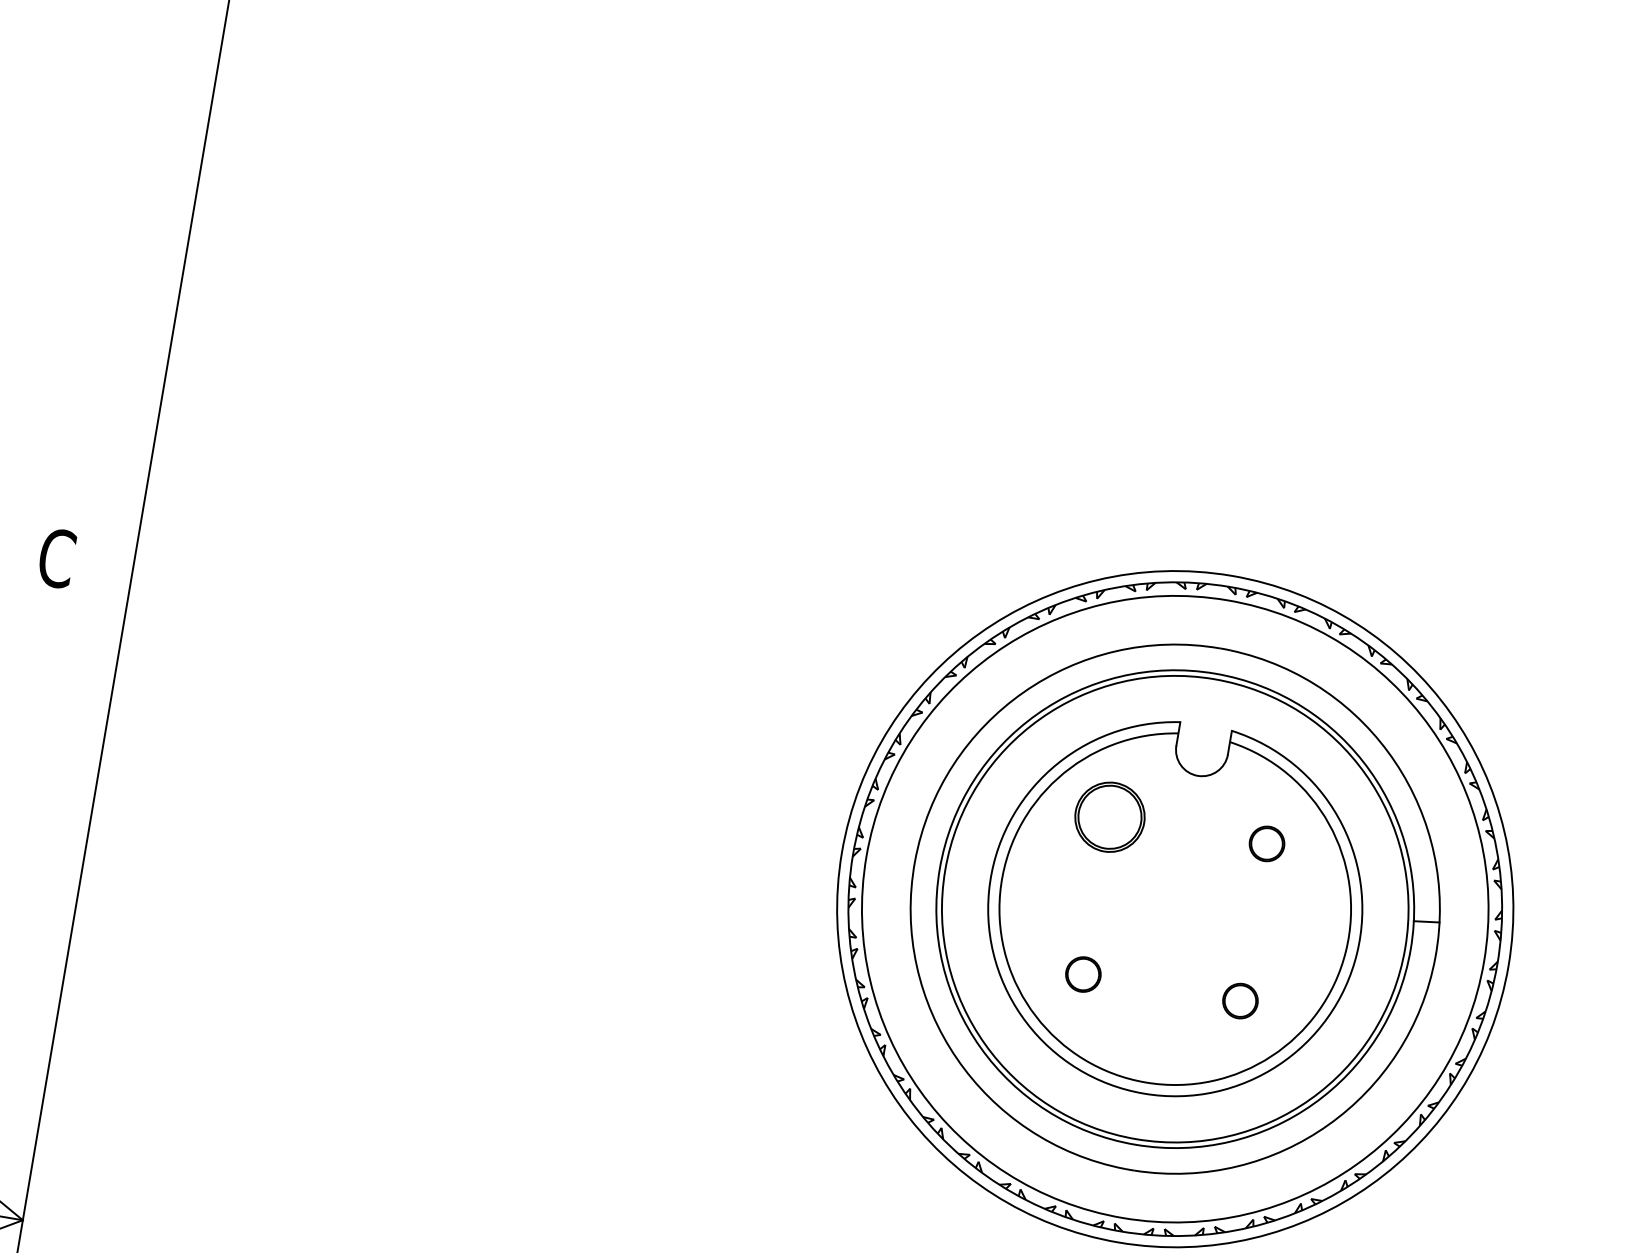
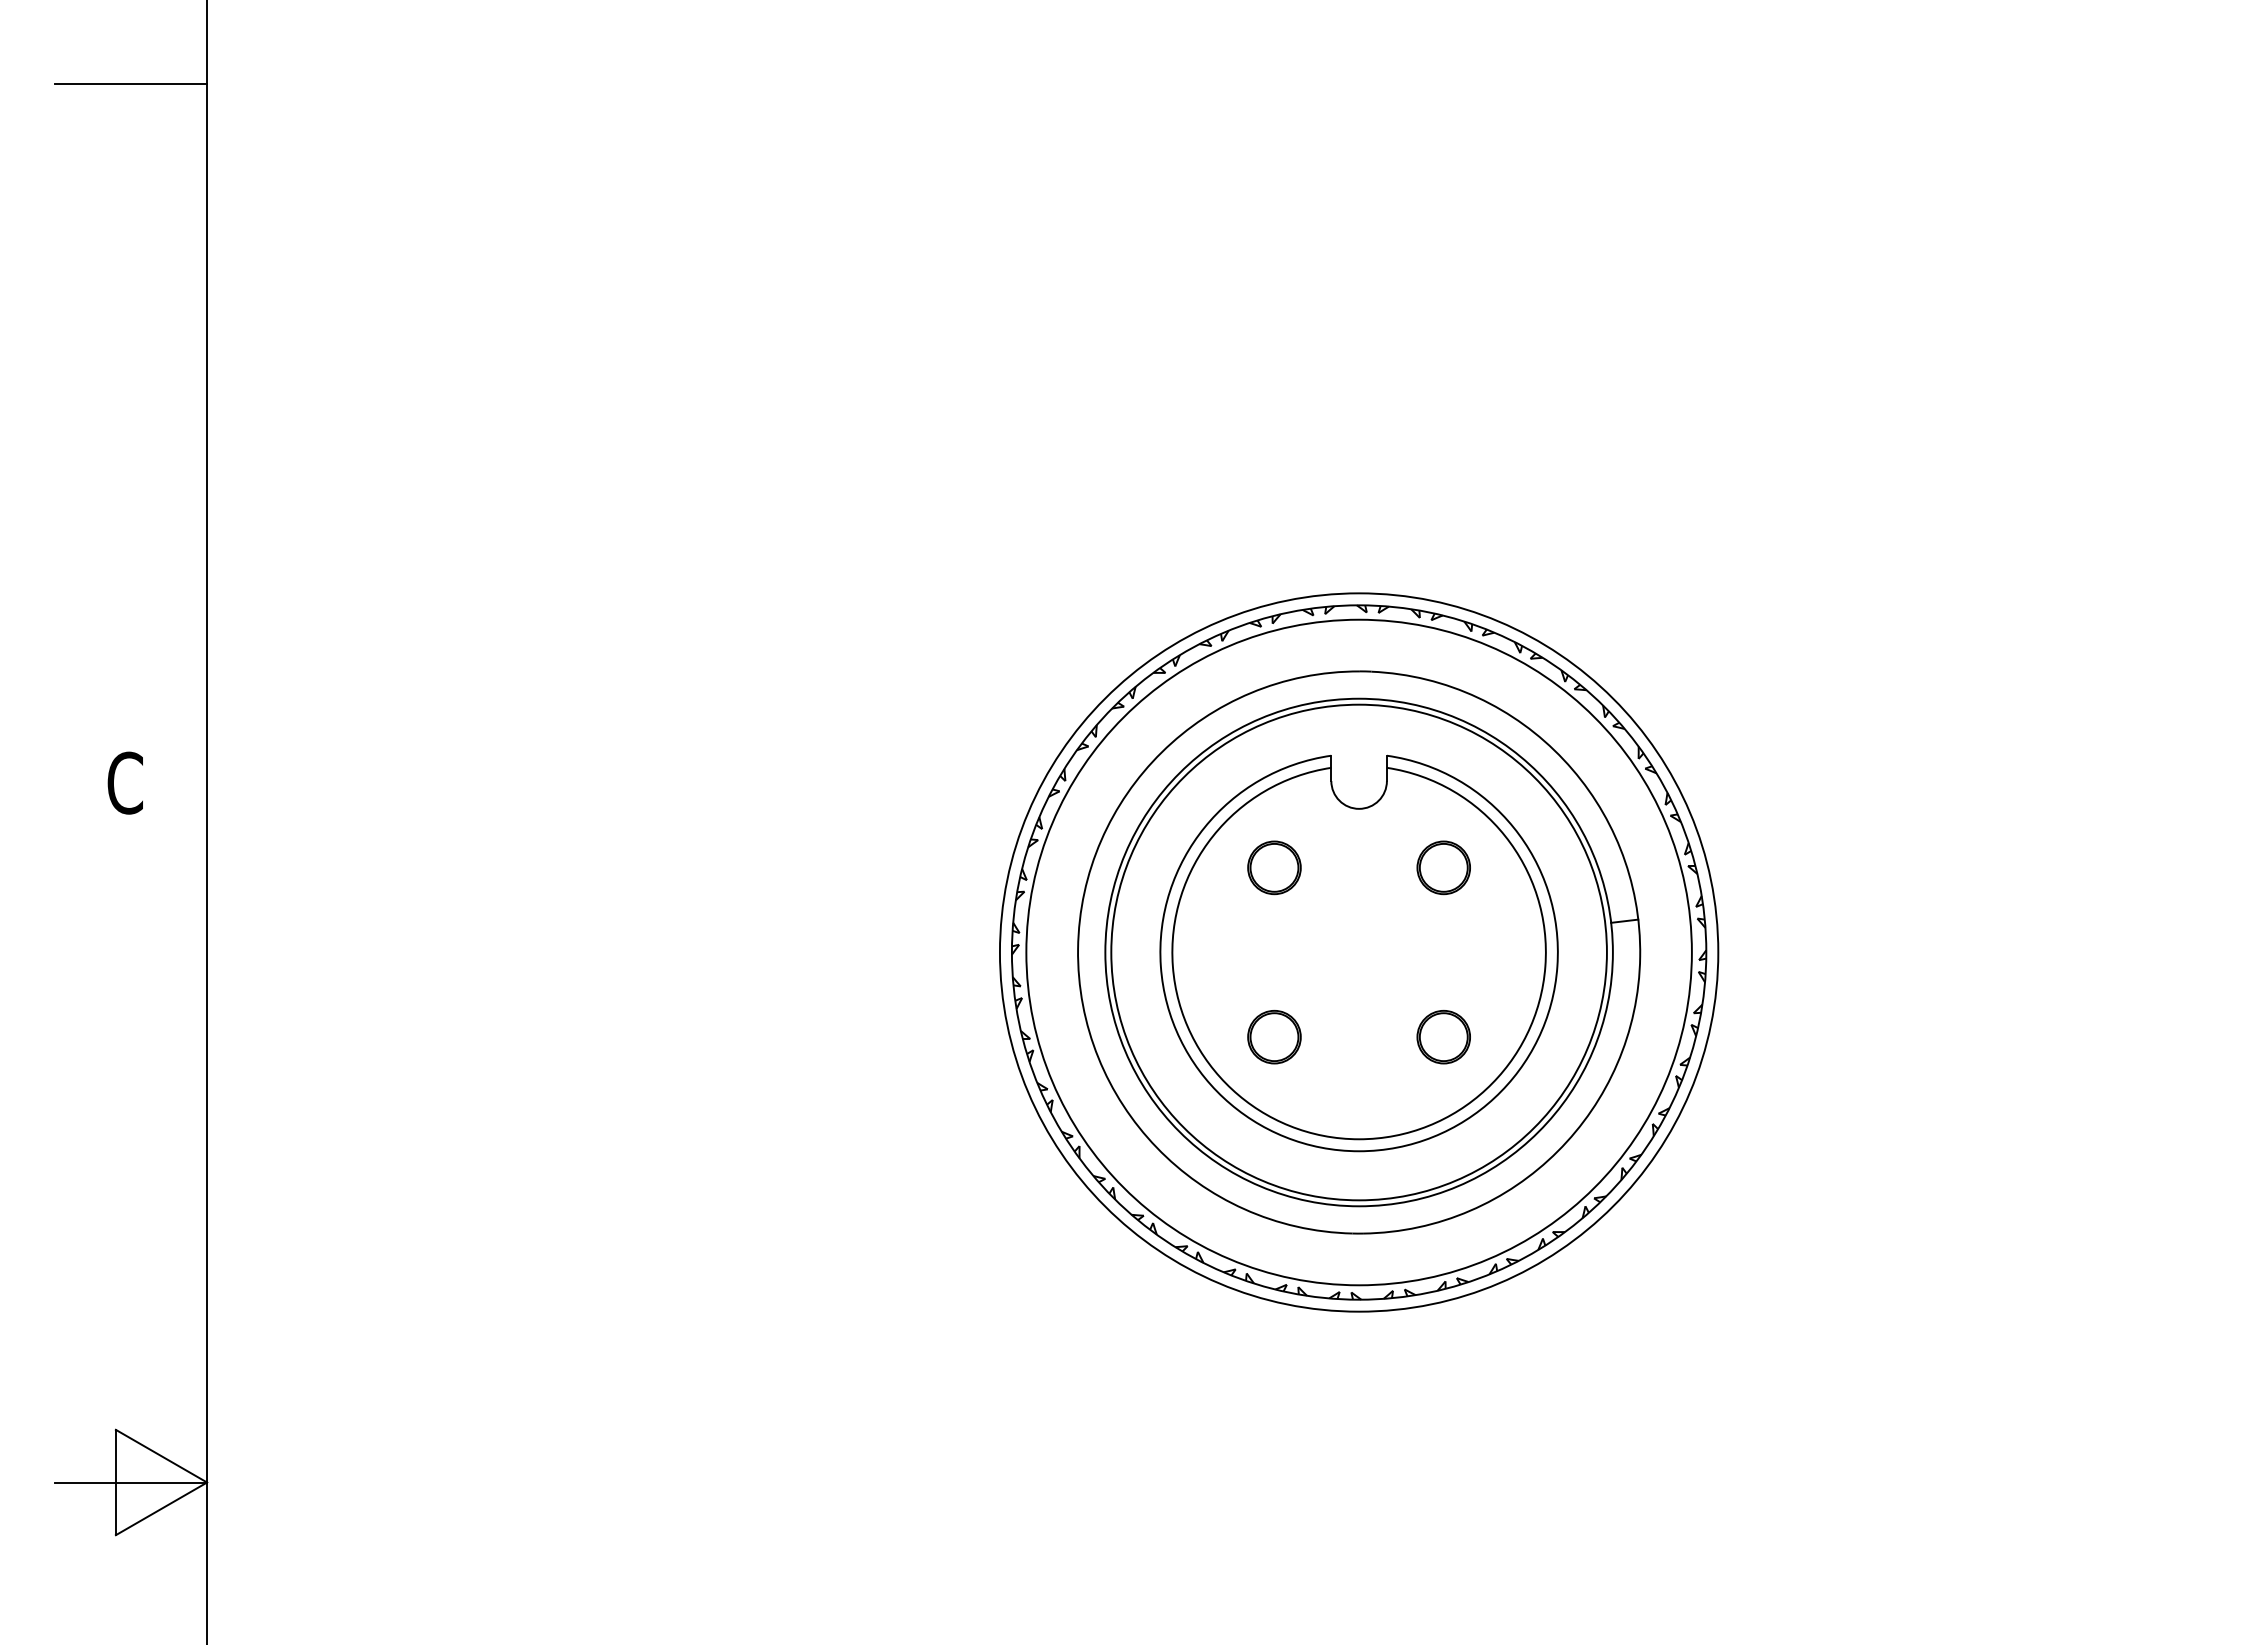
part: (1110, 816) -> (1274, 867), size x0.71
part: (1266, 843) -> (1443, 867), size x1.43
part: (1083, 974) -> (1274, 1037), size x1.43
part: (1240, 1001) -> (1443, 1037), size x1.43

